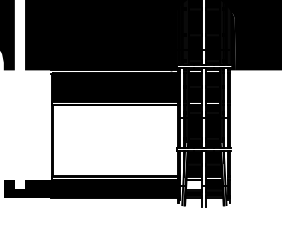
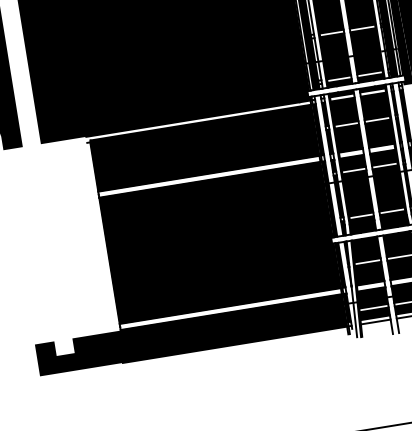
fill: (114, 140) -> (218, 242), added
fill: (193, 184) -> (371, 297), added

